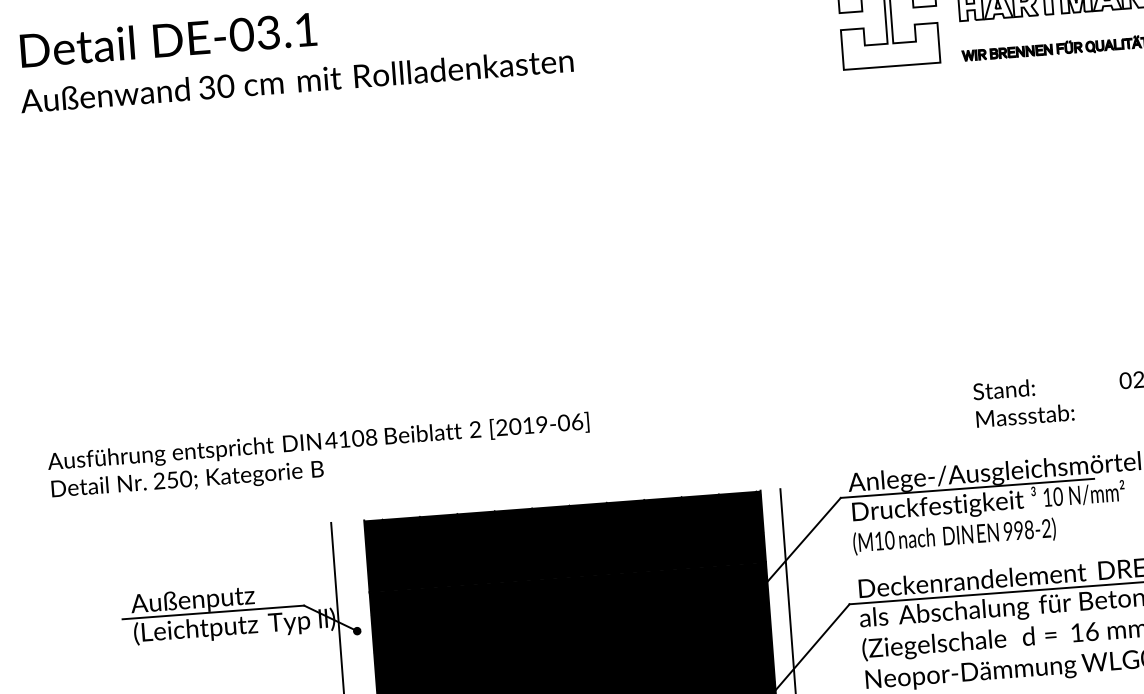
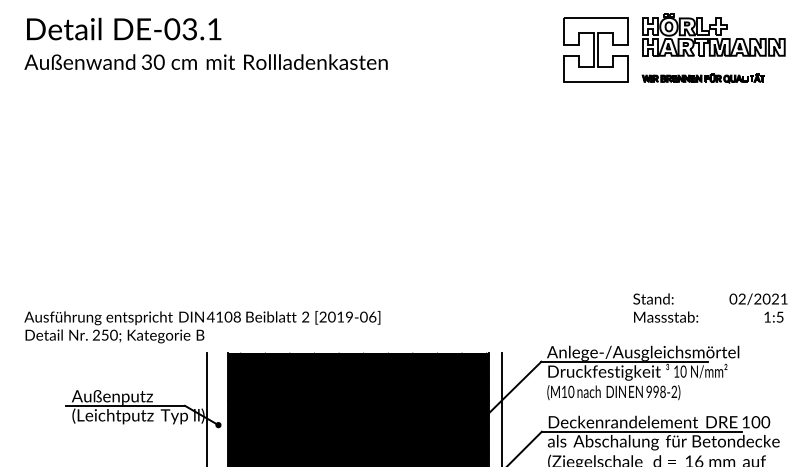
text: (319, 457) -> (202, 327), moved

